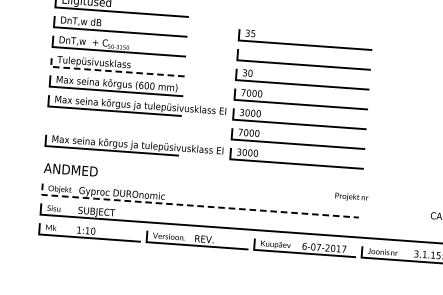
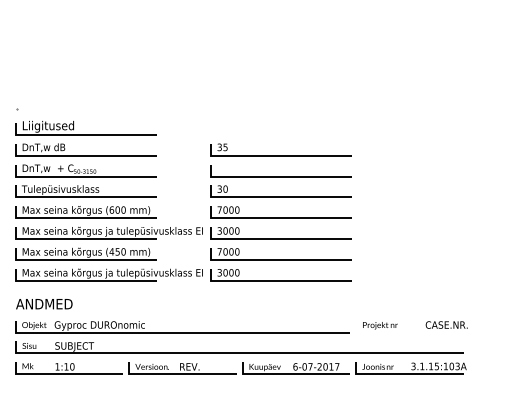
line: (111, 71) -> (79, 197), dashed -> solid
part: (113, 124) -> (85, 253), added
text: (351, 197) -> (380, 325), moved
line: (194, 205) -> (176, 332), dashed -> solid

